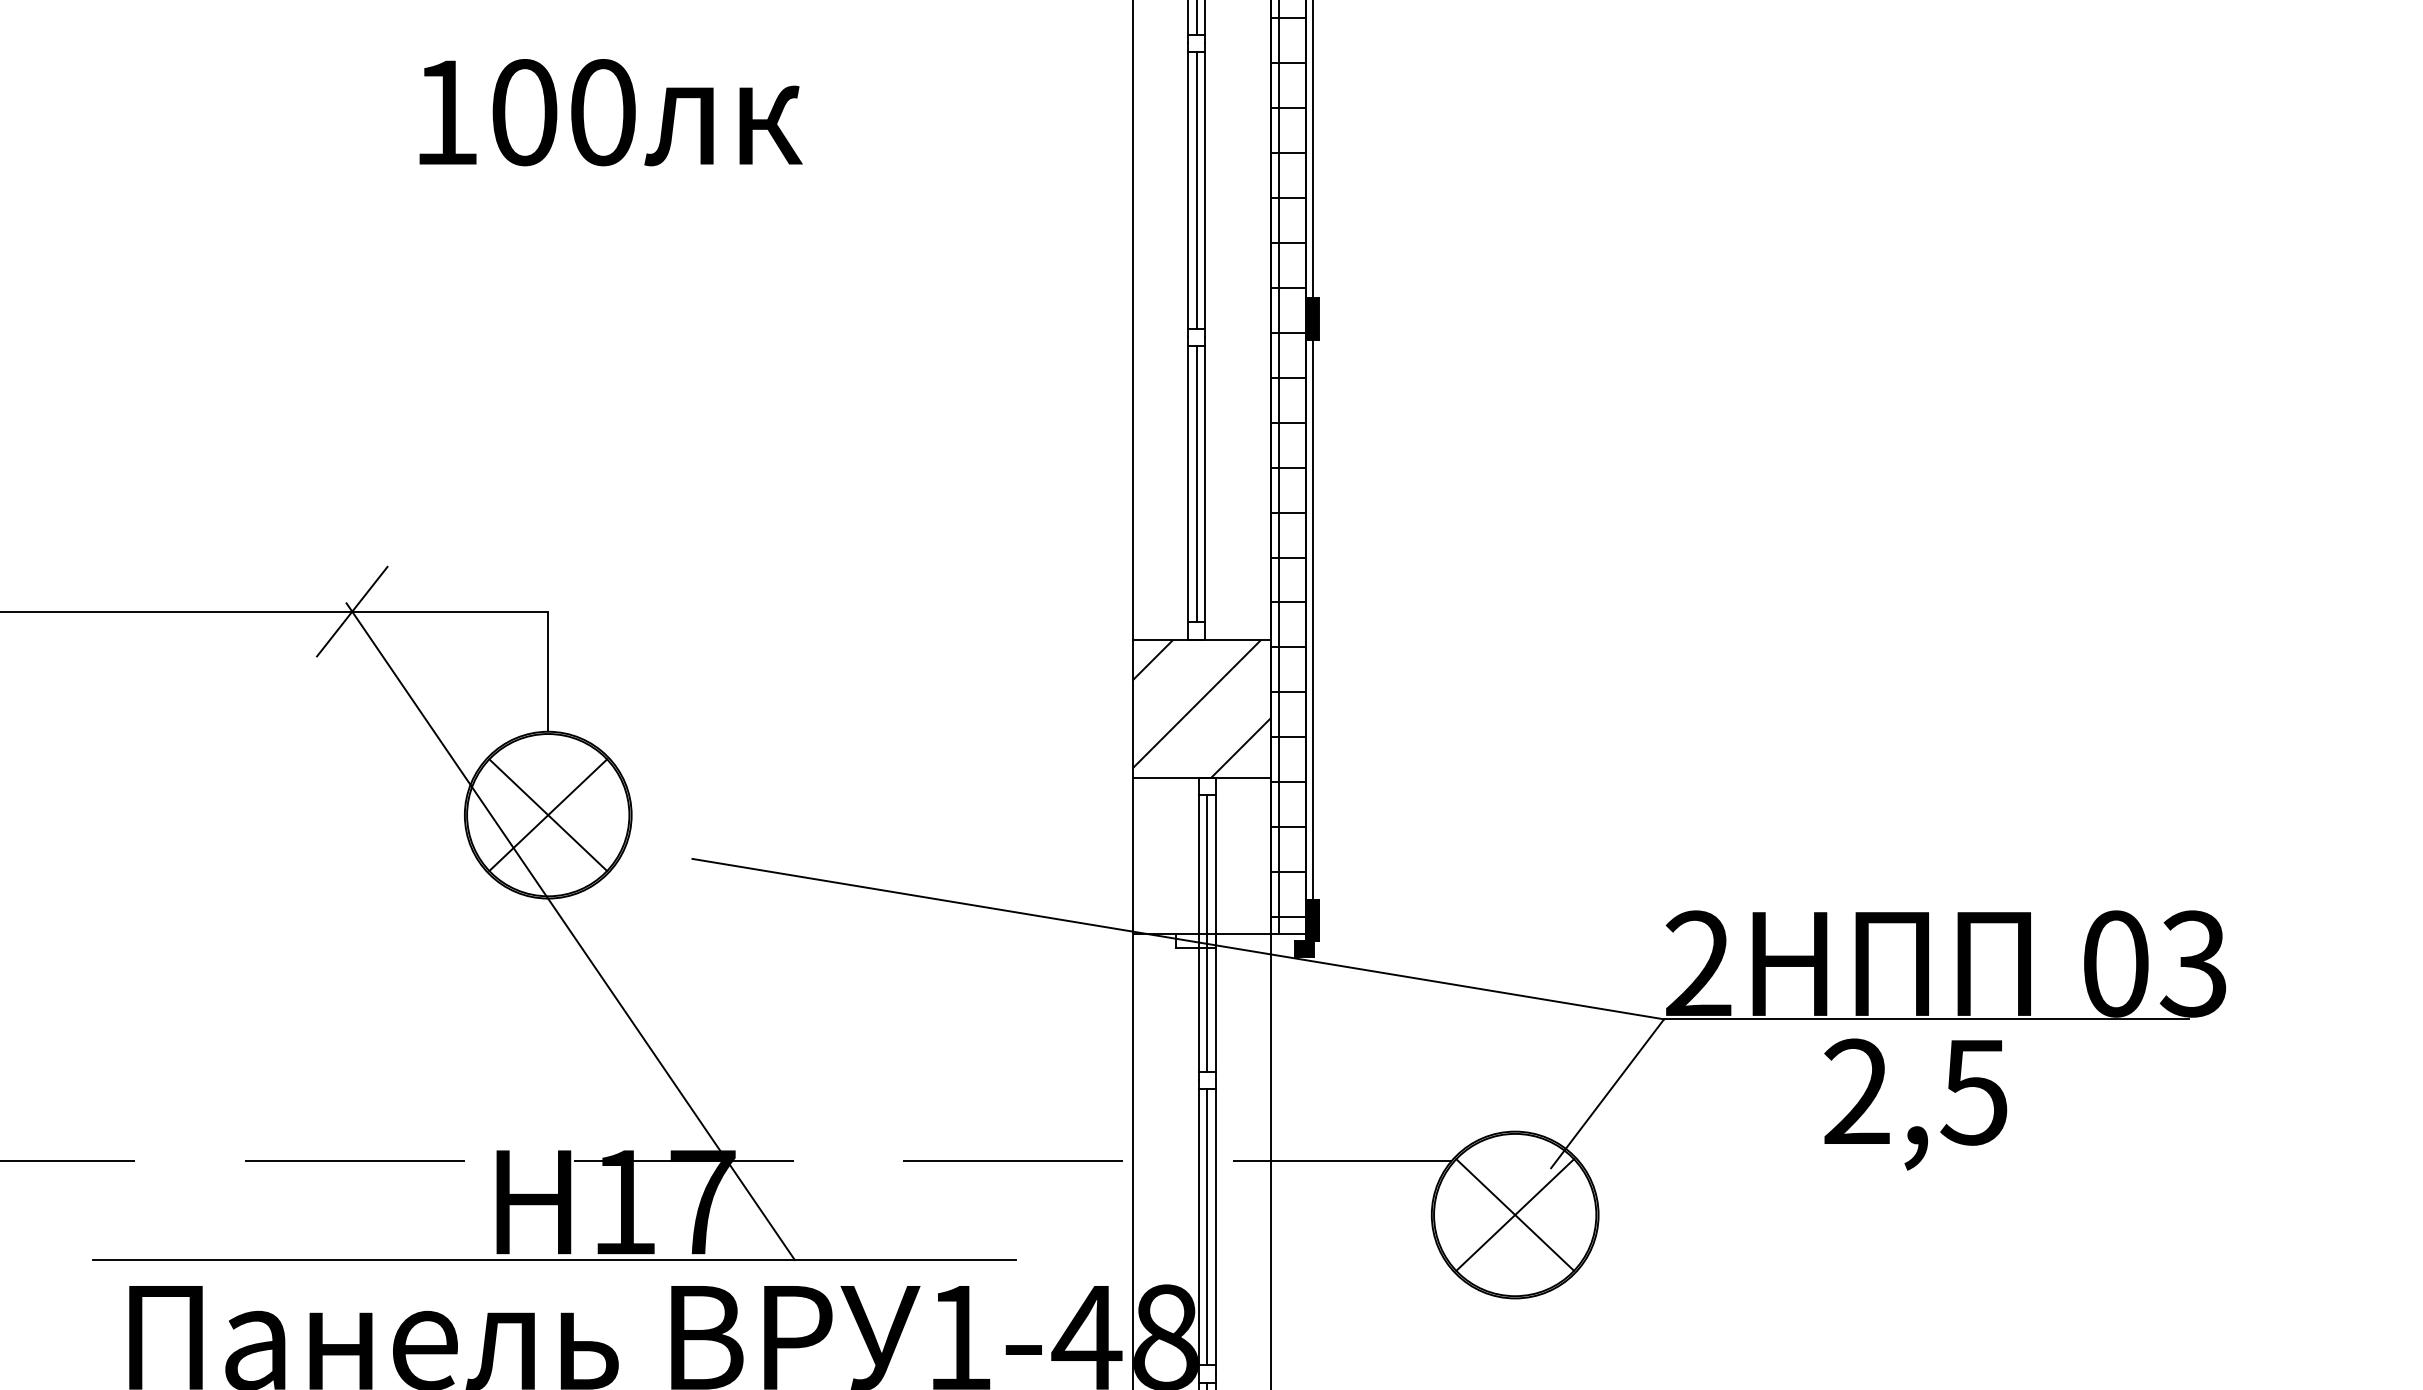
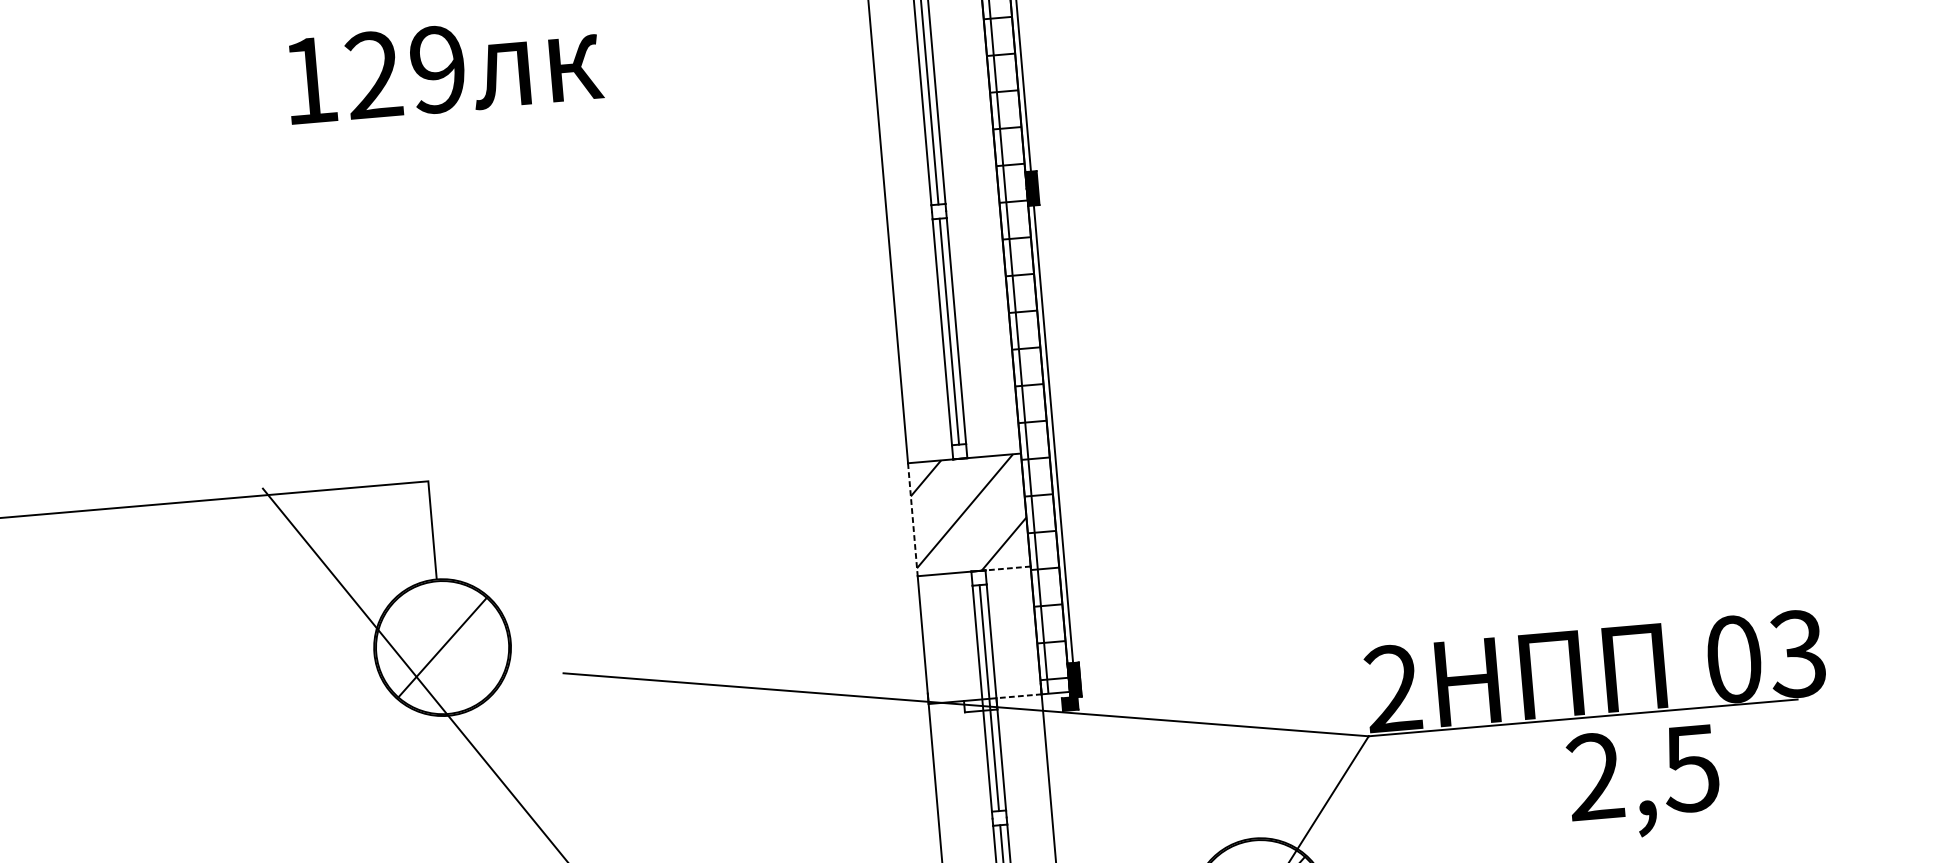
text: (563, 112) -> (405, 72), 100 -> 129
line: (352, 611) -> (268, 494), removed
line: (1132, 709) -> (912, 520), solid -> dashed
line: (1243, 777) -> (1008, 568), solid -> dashed
line: (548, 815) -> (442, 647), removed
line: (1243, 934) -> (1019, 696), solid -> dashed
text: (1915, 1104) -> (1643, 782), moved

